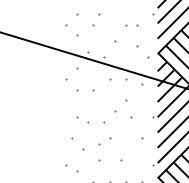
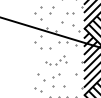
part: (103, 111) -> (55, 59), size x0.7

